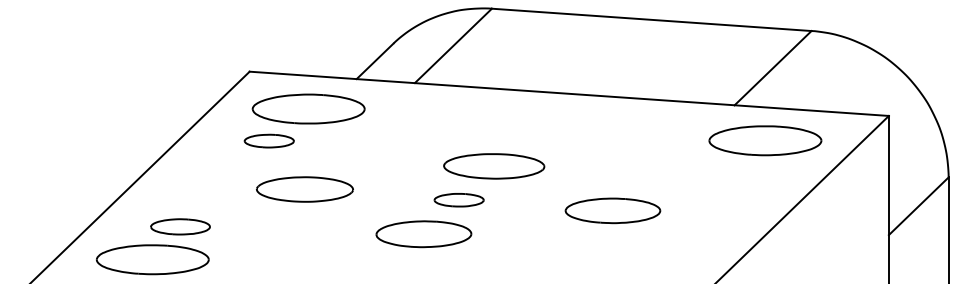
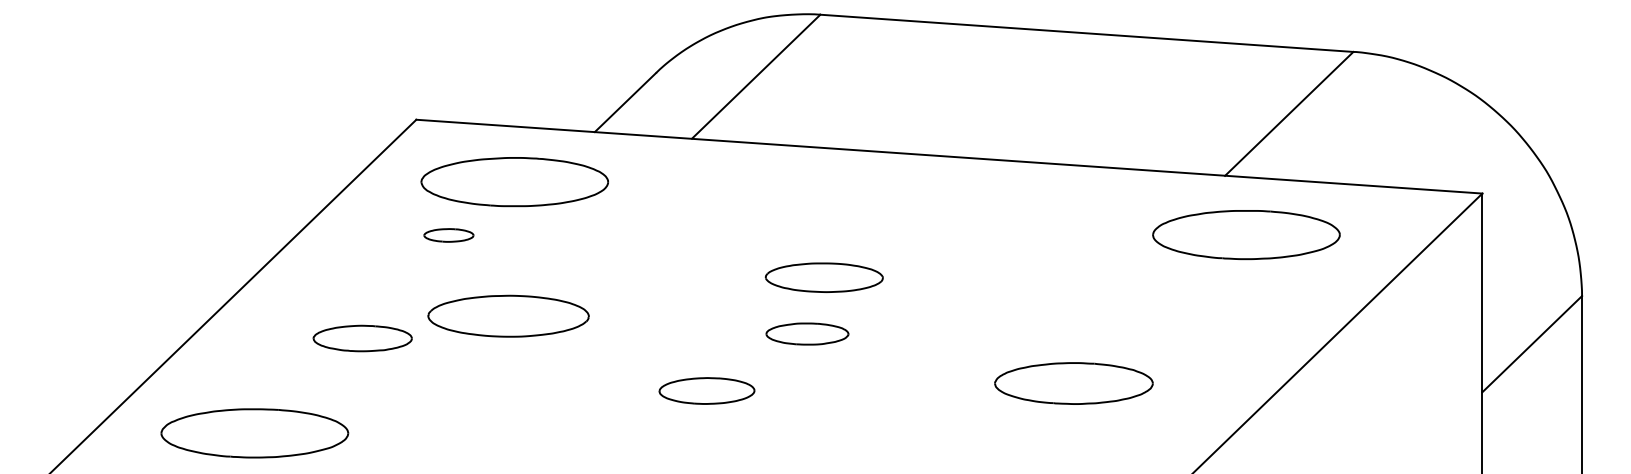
part: (268, 140) -> (447, 234), size x0.6
part: (765, 140) -> (1246, 234), moved
part: (494, 166) -> (824, 277), size x0.7
part: (458, 200) -> (806, 334), moved
part: (612, 210) -> (1073, 382), moved
part: (180, 226) -> (362, 337), moved
part: (423, 234) -> (706, 391), size x0.6

